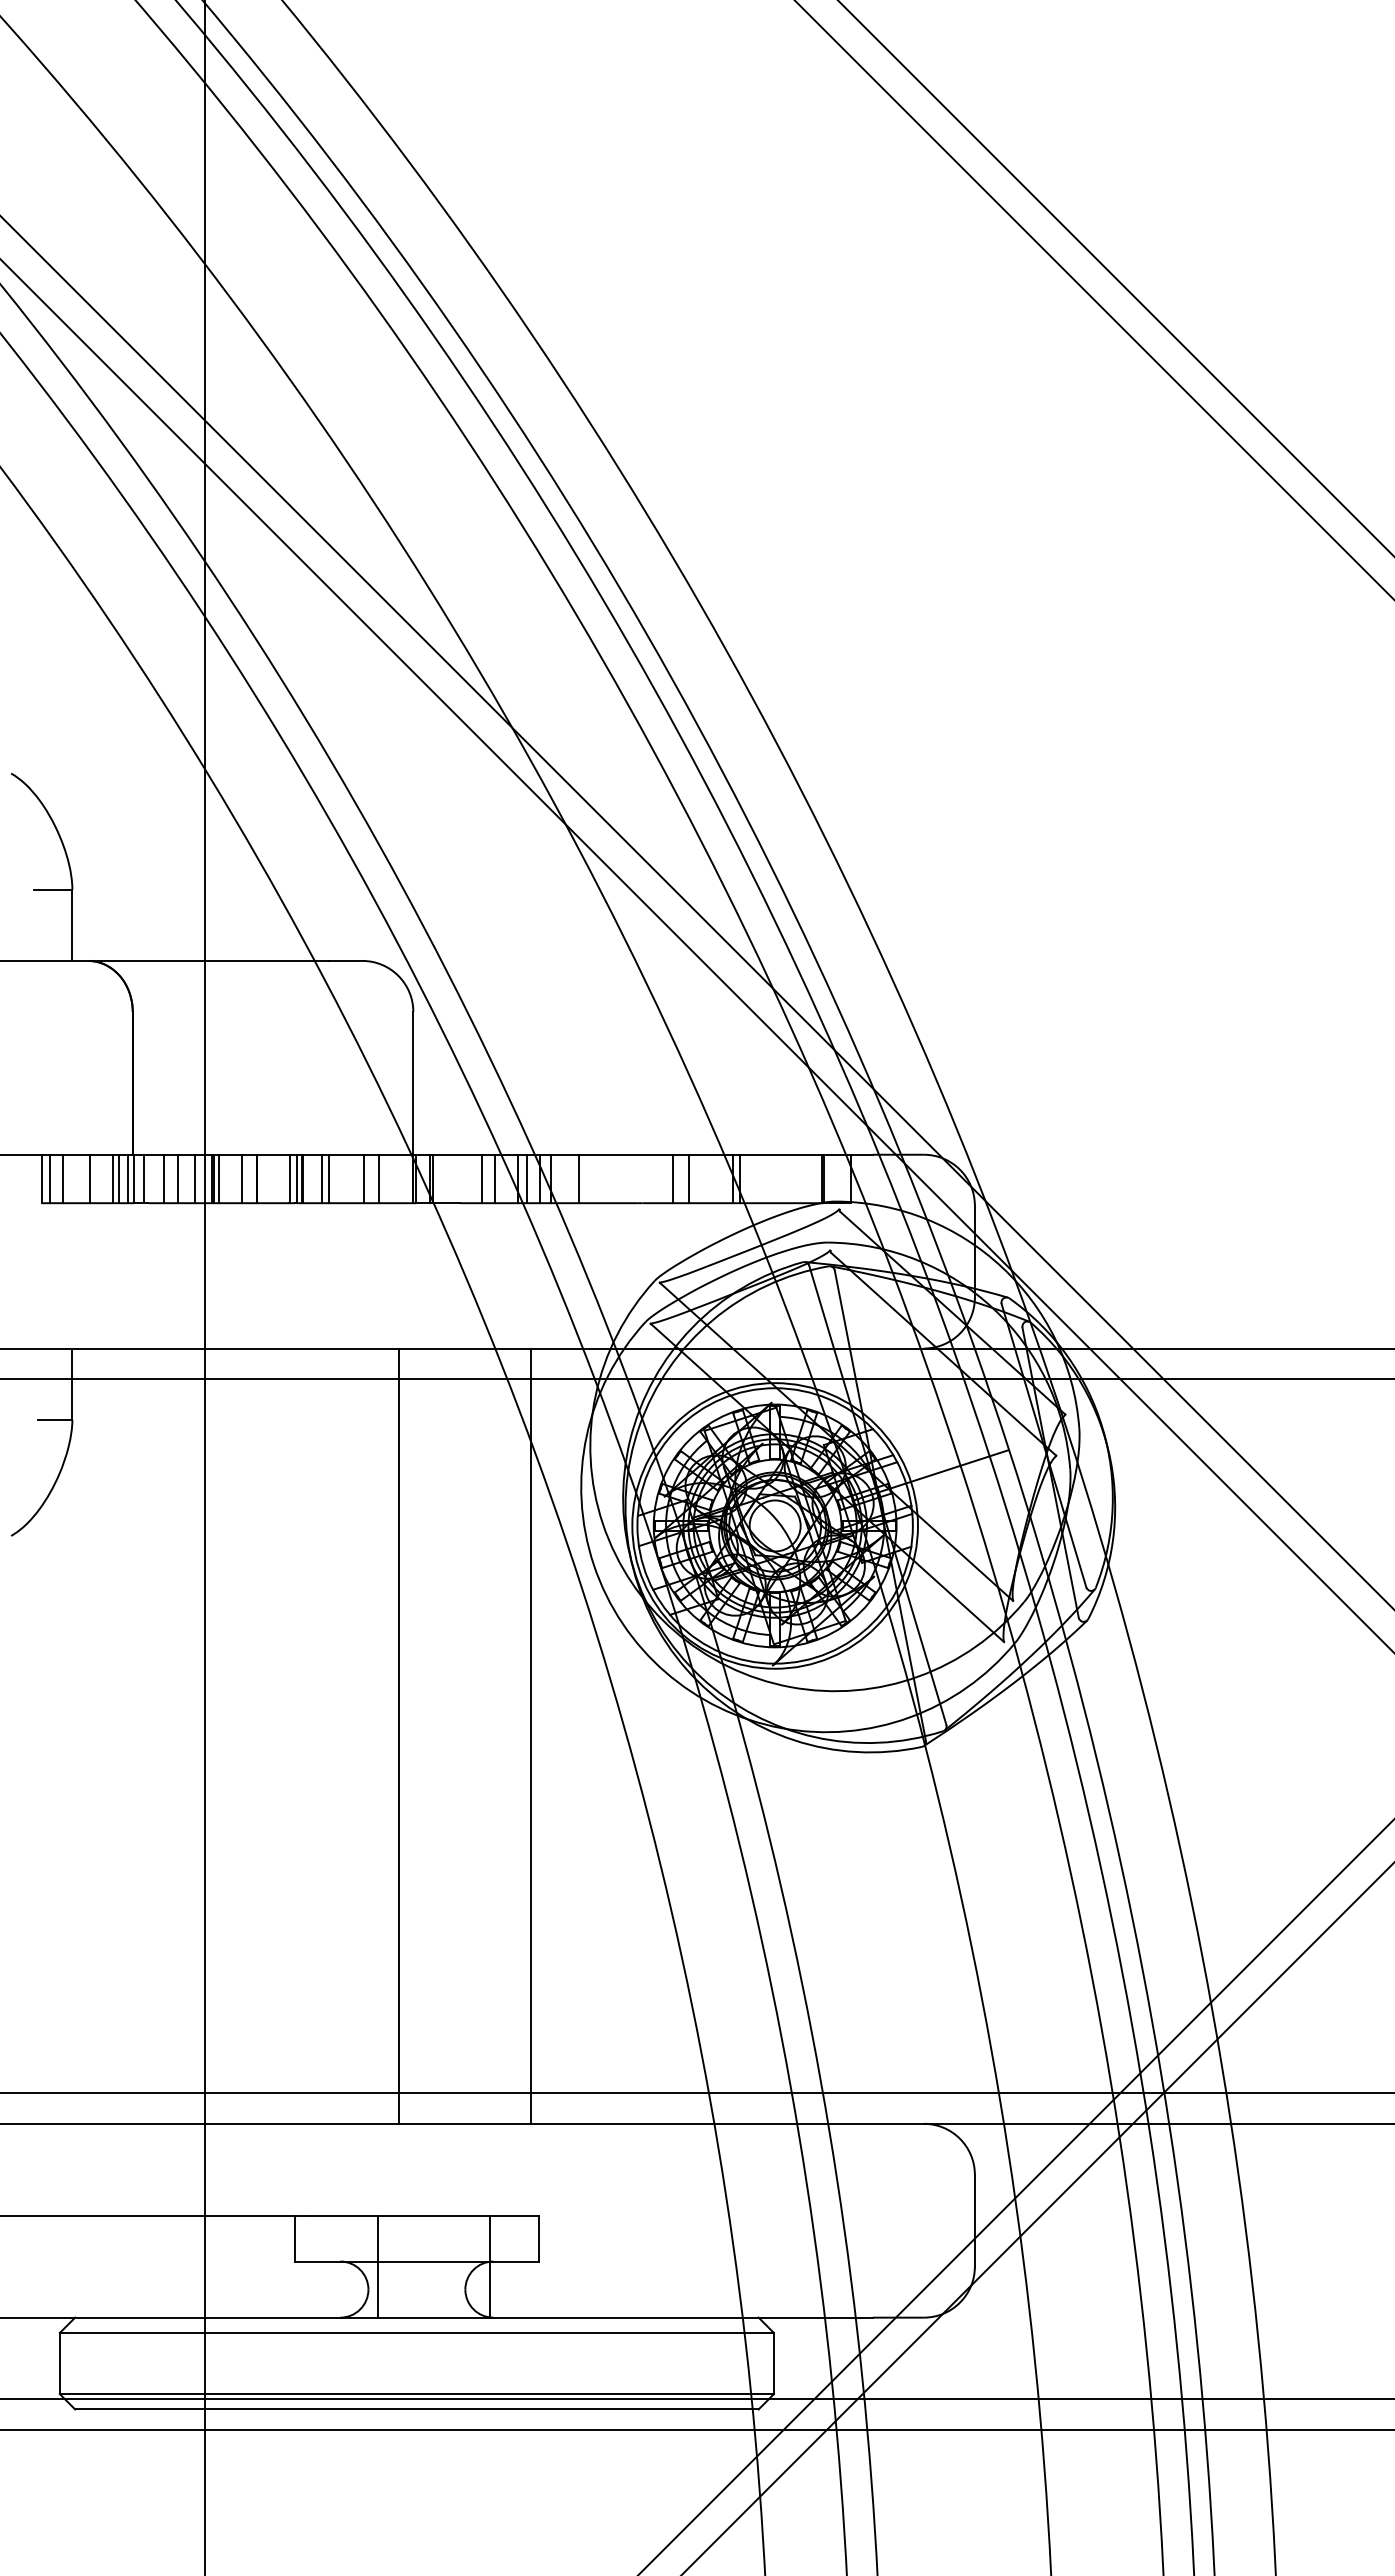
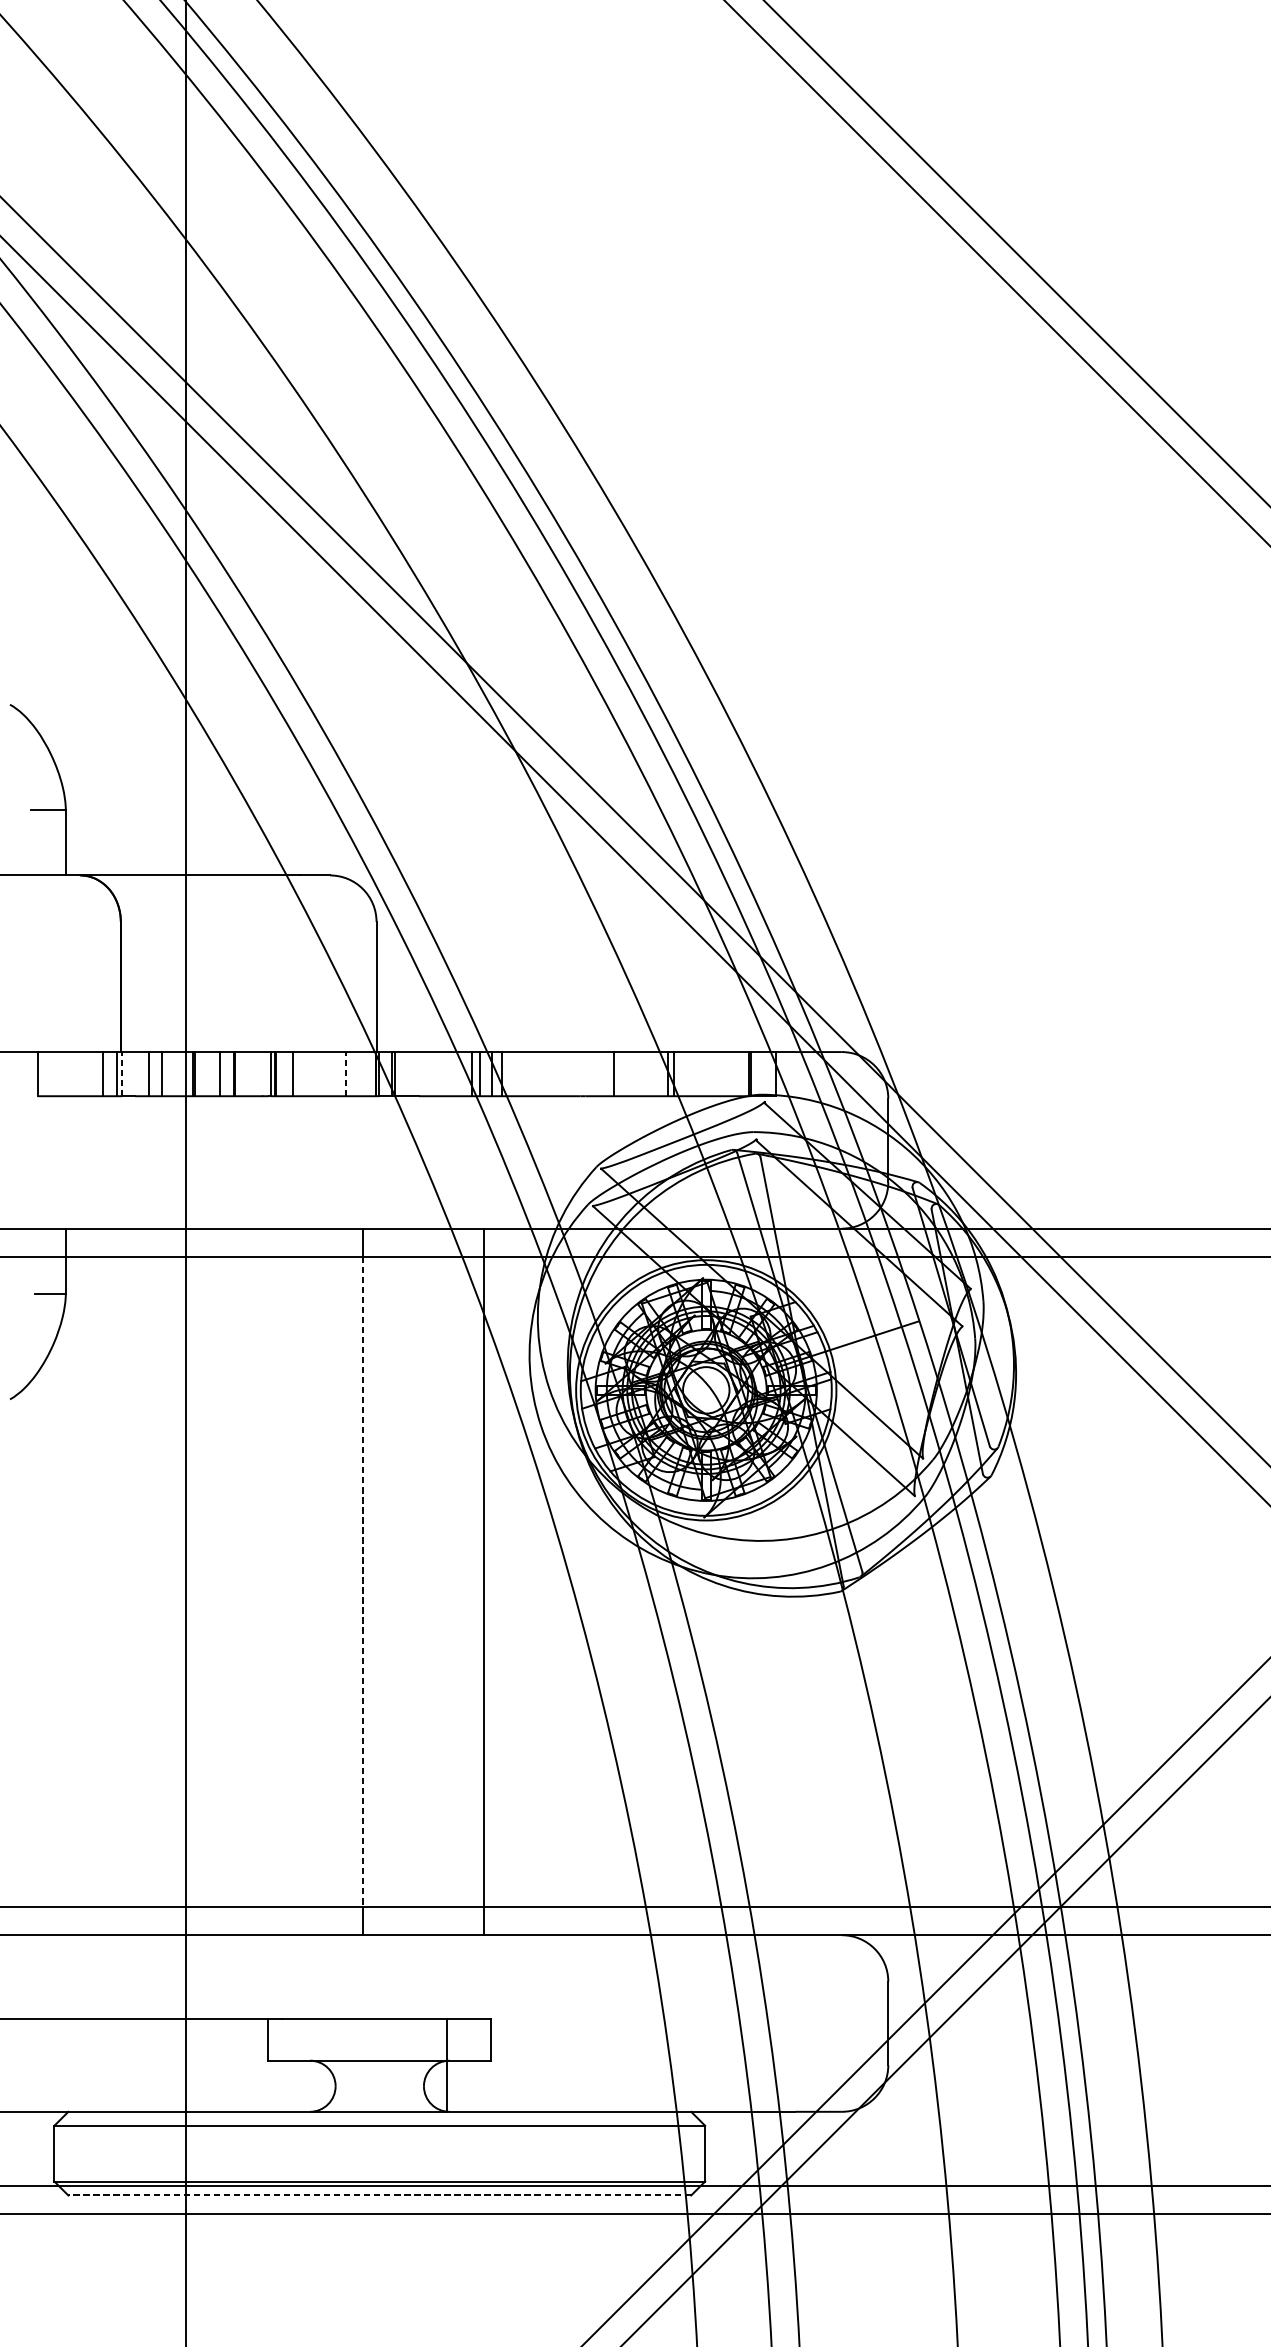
line: (50, 1178) -> (45, 1073), removed
line: (63, 1178) -> (57, 1073), removed
line: (89, 1178) -> (81, 1073), removed
line: (119, 1178) -> (108, 1073), removed
line: (134, 1178) -> (122, 1073), solid -> dashed
line: (144, 1178) -> (131, 1073), removed
line: (195, 1178) -> (178, 1073), removed
line: (218, 1178) -> (198, 1073), removed
line: (289, 1178) -> (263, 1073), removed
line: (329, 1178) -> (300, 1073), removed
line: (364, 1178) -> (332, 1073), removed
line: (379, 1178) -> (345, 1073), solid -> dashed
line: (481, 1178) -> (438, 1073), removed
line: (495, 1178) -> (451, 1073), removed
line: (578, 1178) -> (527, 1073), removed
line: (689, 1178) -> (628, 1073), removed
line: (398, 1736) -> (363, 1582), solid -> dashed
line: (378, 2266) -> (344, 2065), removed
line: (416, 2409) -> (379, 2195), solid -> dashed

